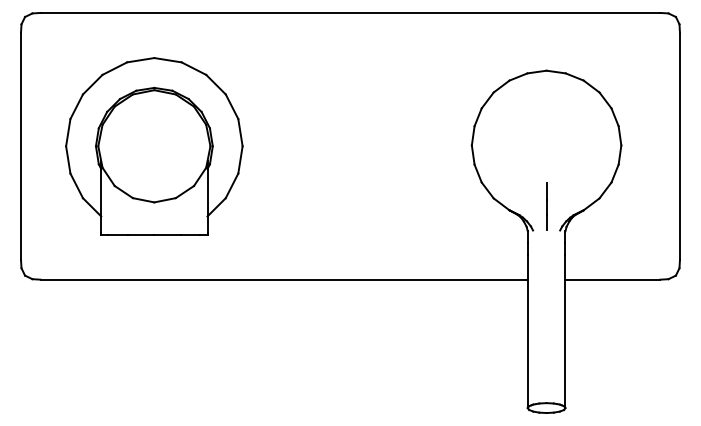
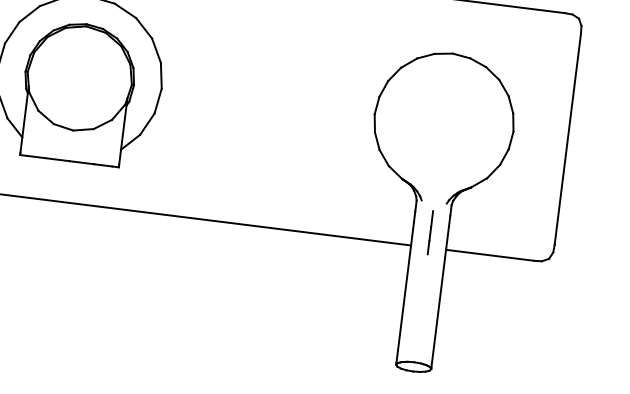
line: (546, 206) -> (430, 232), moved

